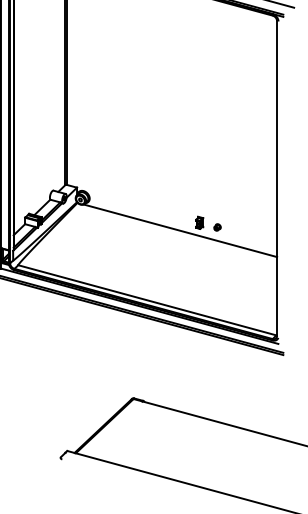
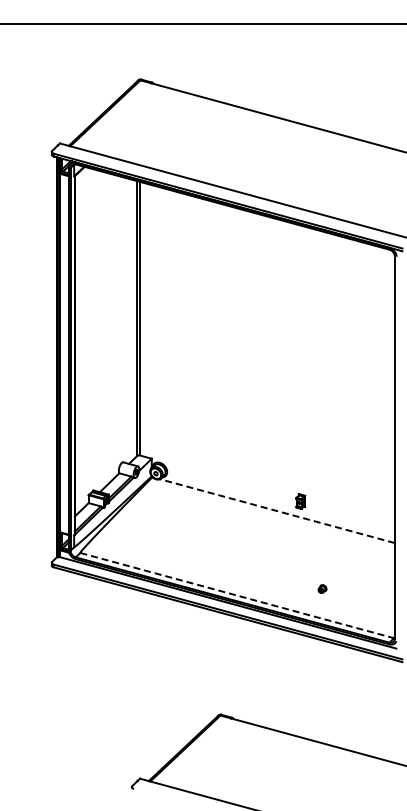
part: (217, 226) -> (322, 588), moved
line: (180, 231) -> (277, 511), solid -> dashed
line: (147, 300) -> (237, 595), solid -> dashed

